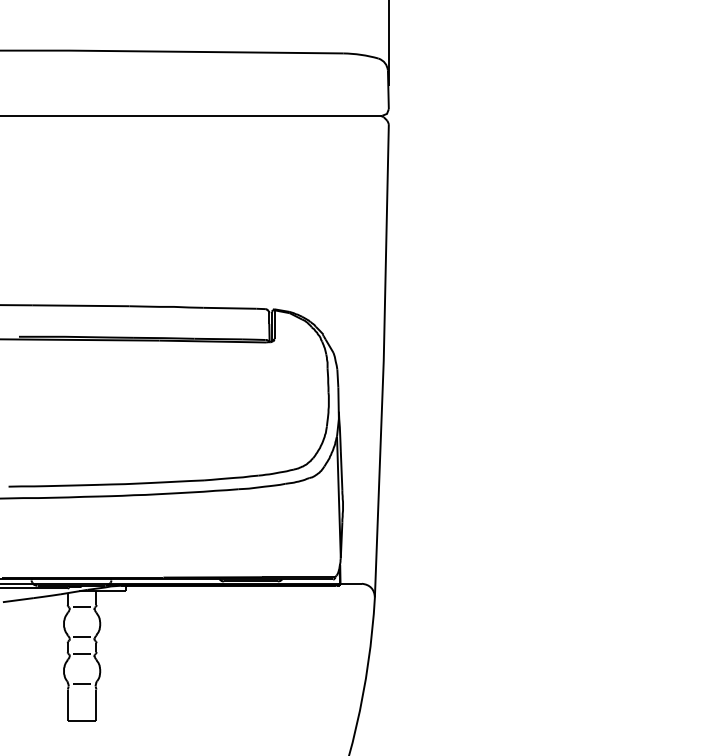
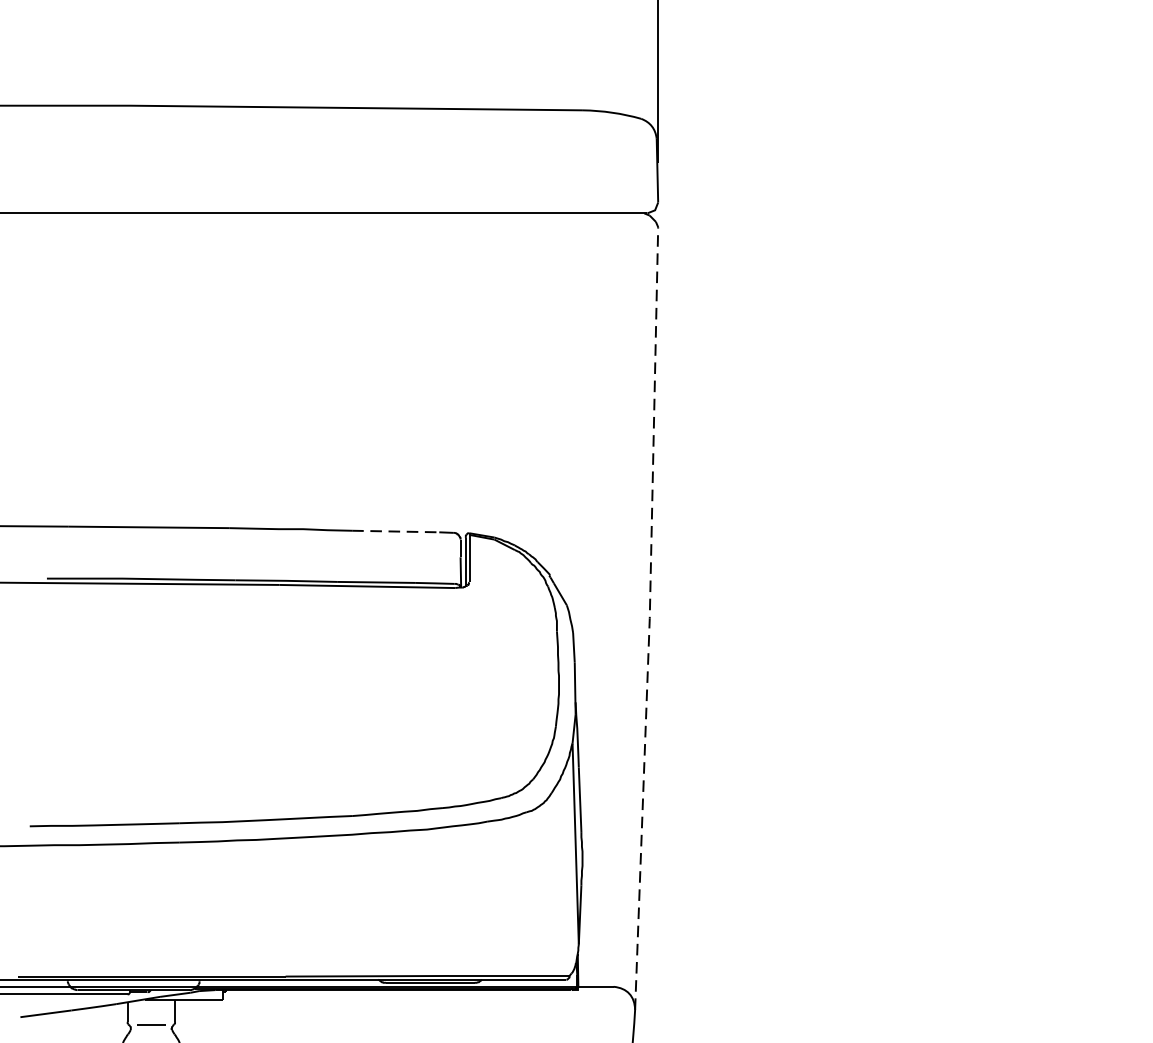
line: (230, 308) -> (396, 531), solid -> dashed
line: (383, 360) -> (649, 617), solid -> dashed

